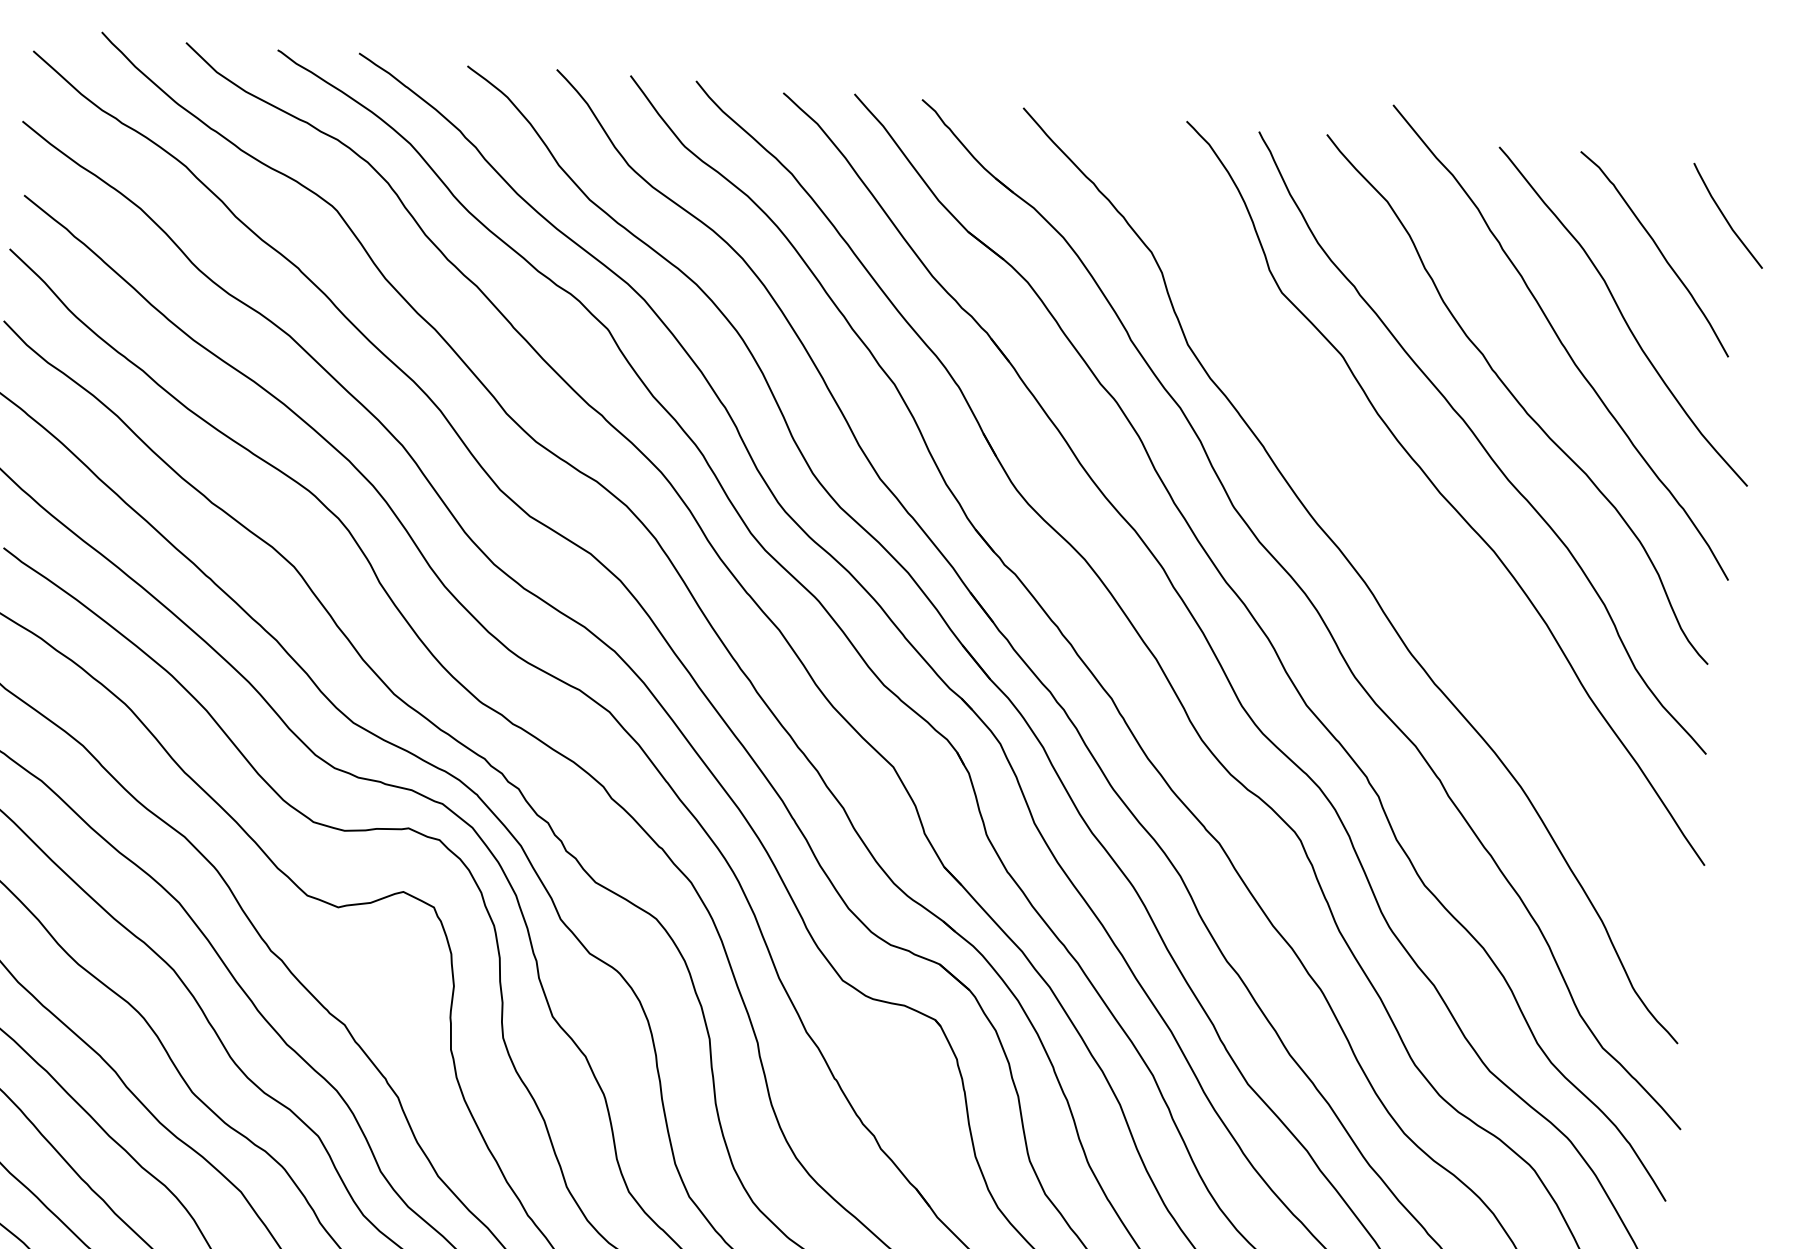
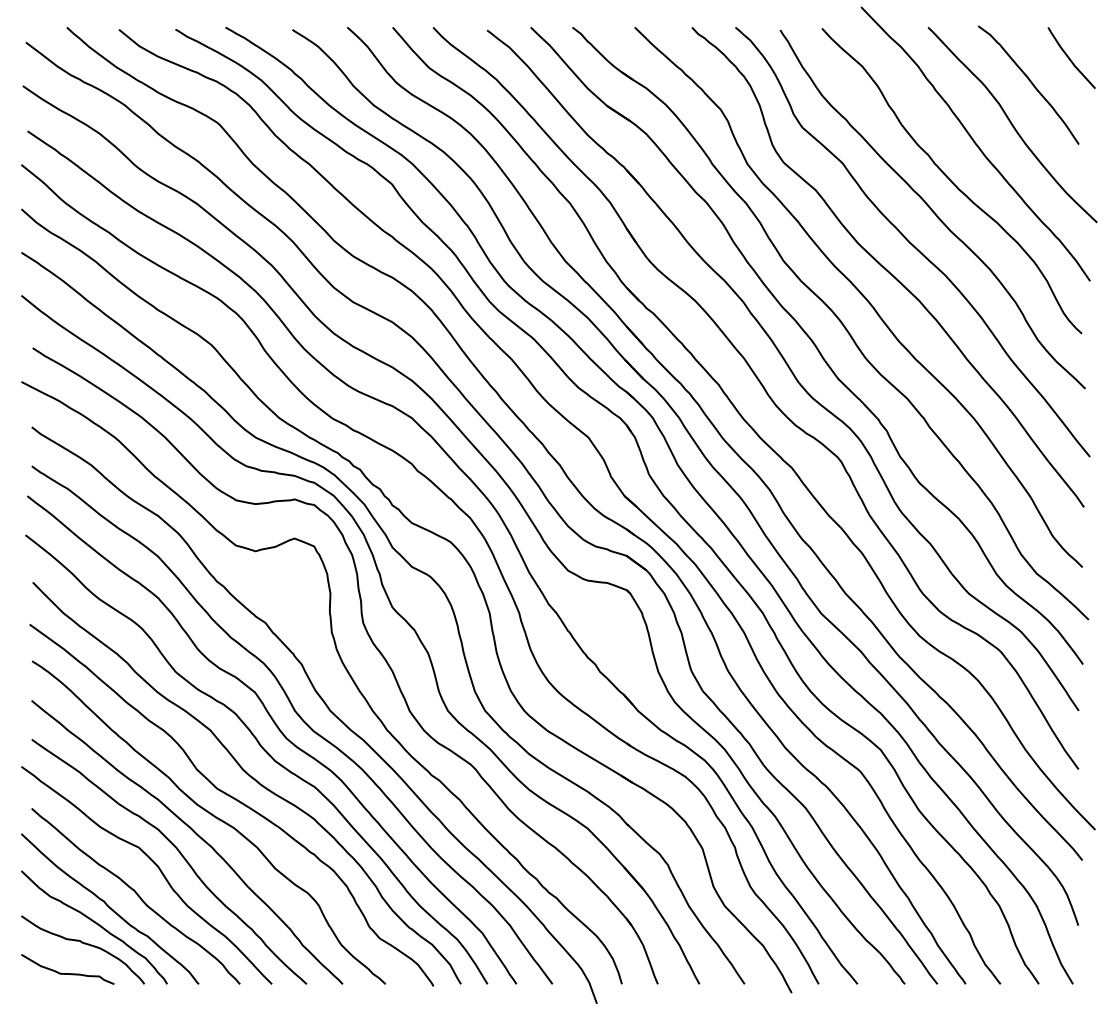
curve: (1399, 532) -> (886, 268), added

